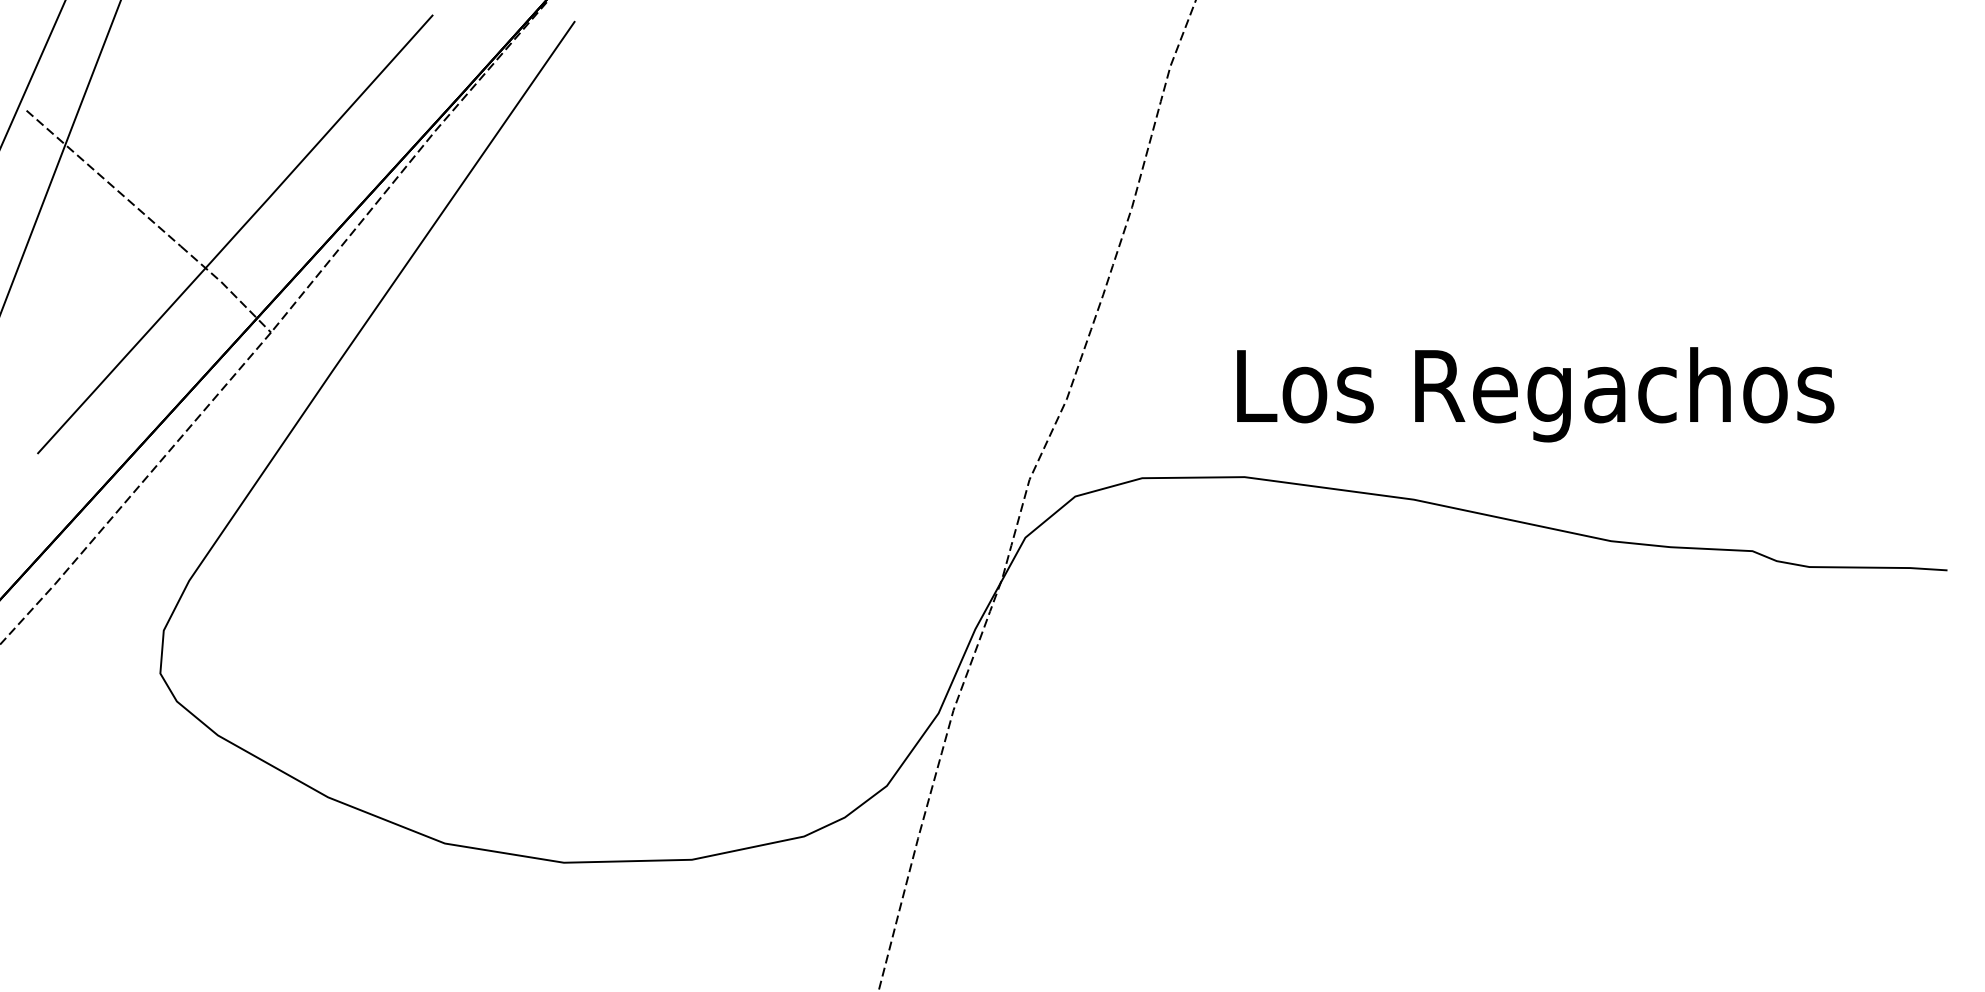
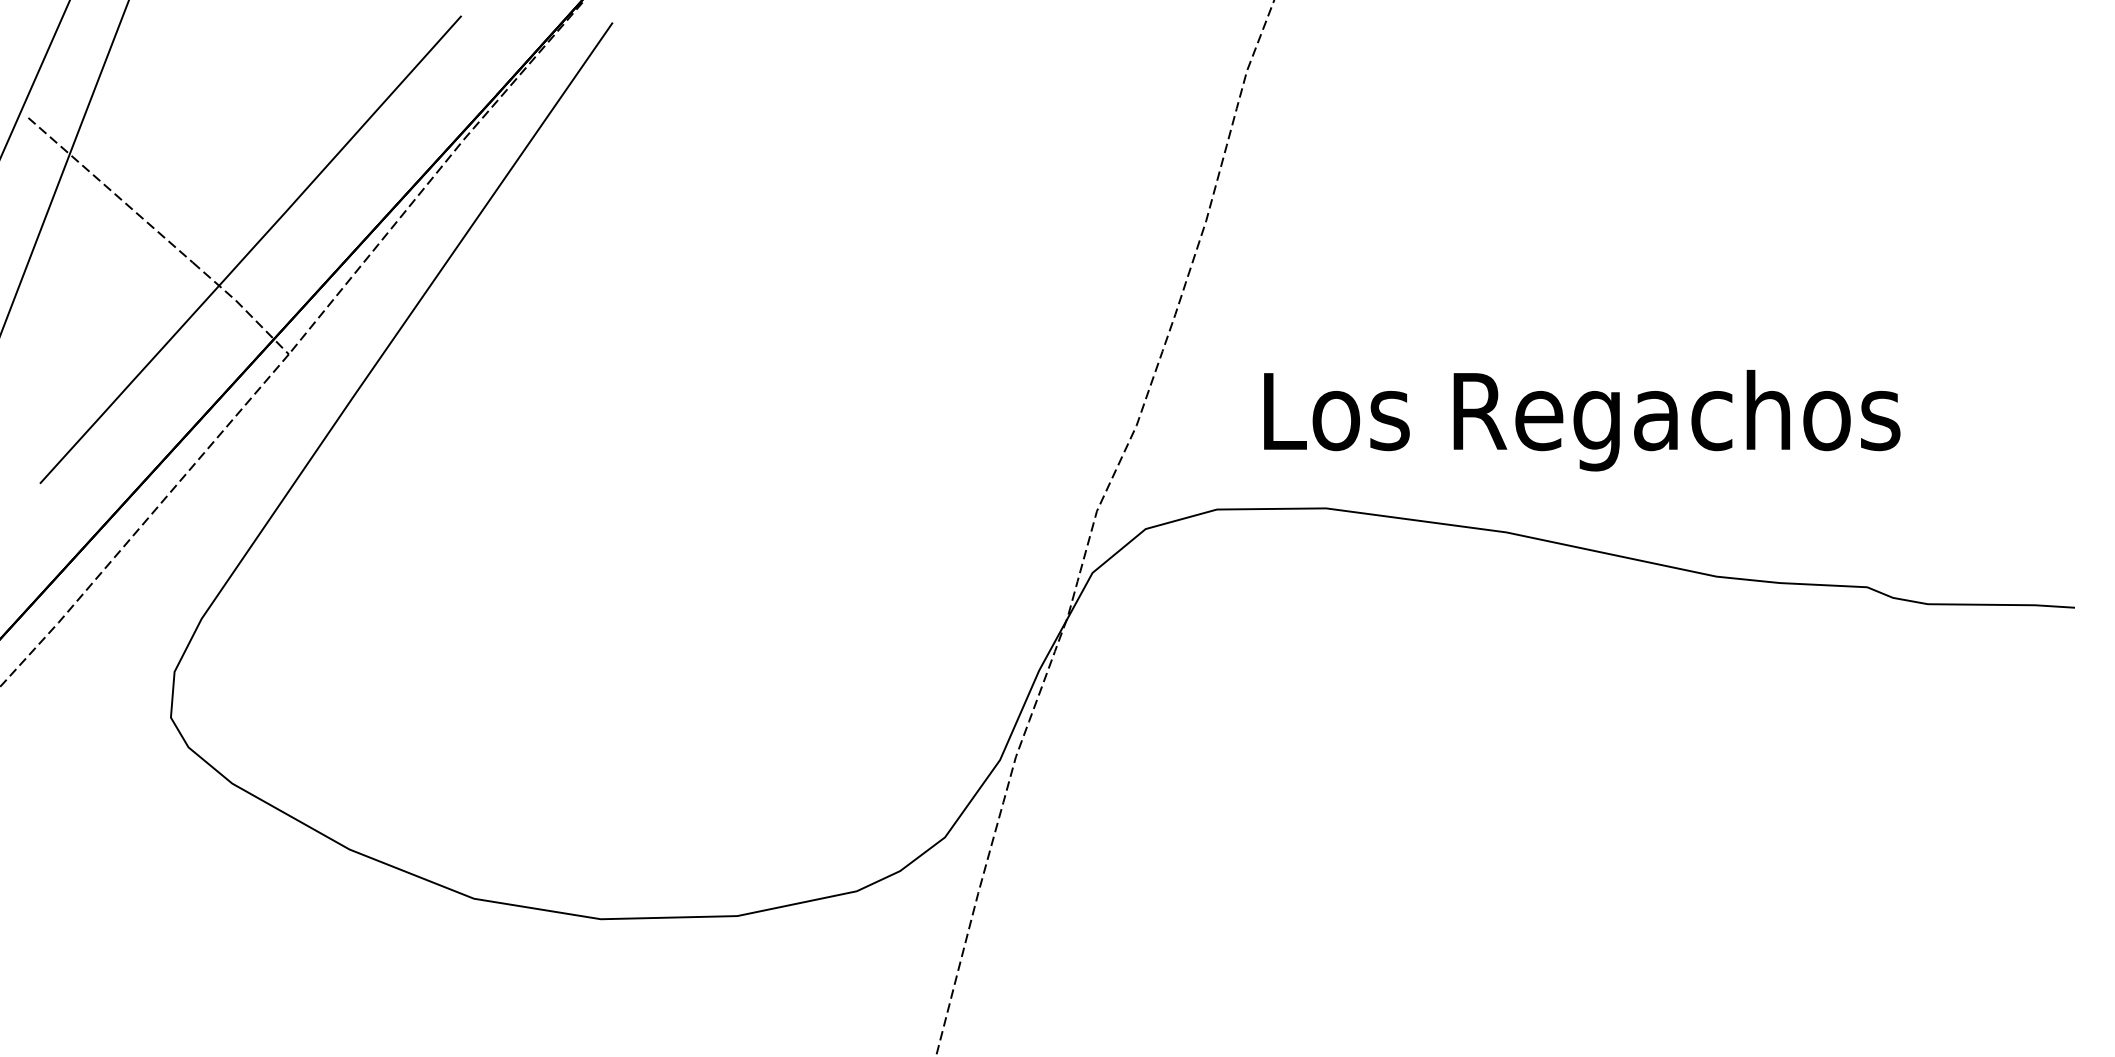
text: (1535, 394) -> (1582, 420), moved

